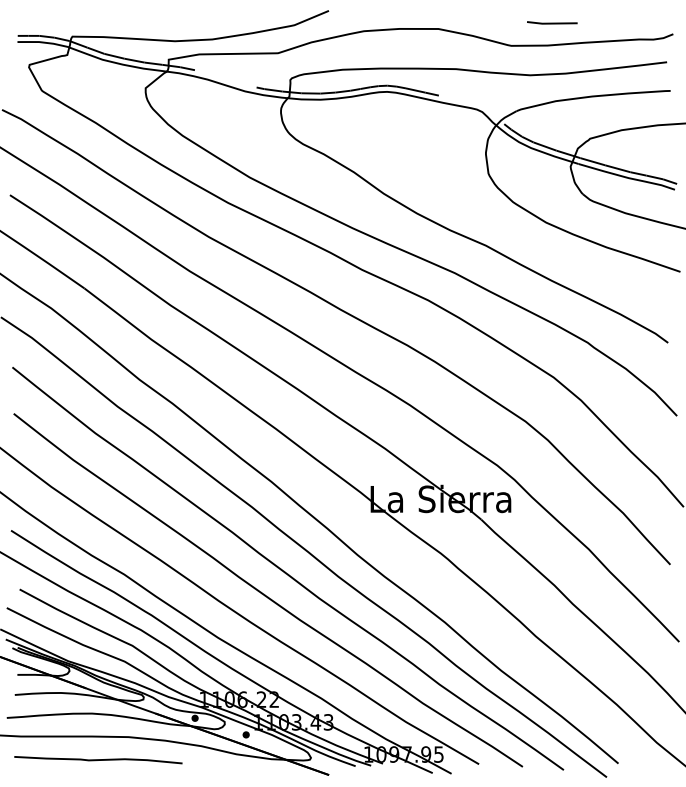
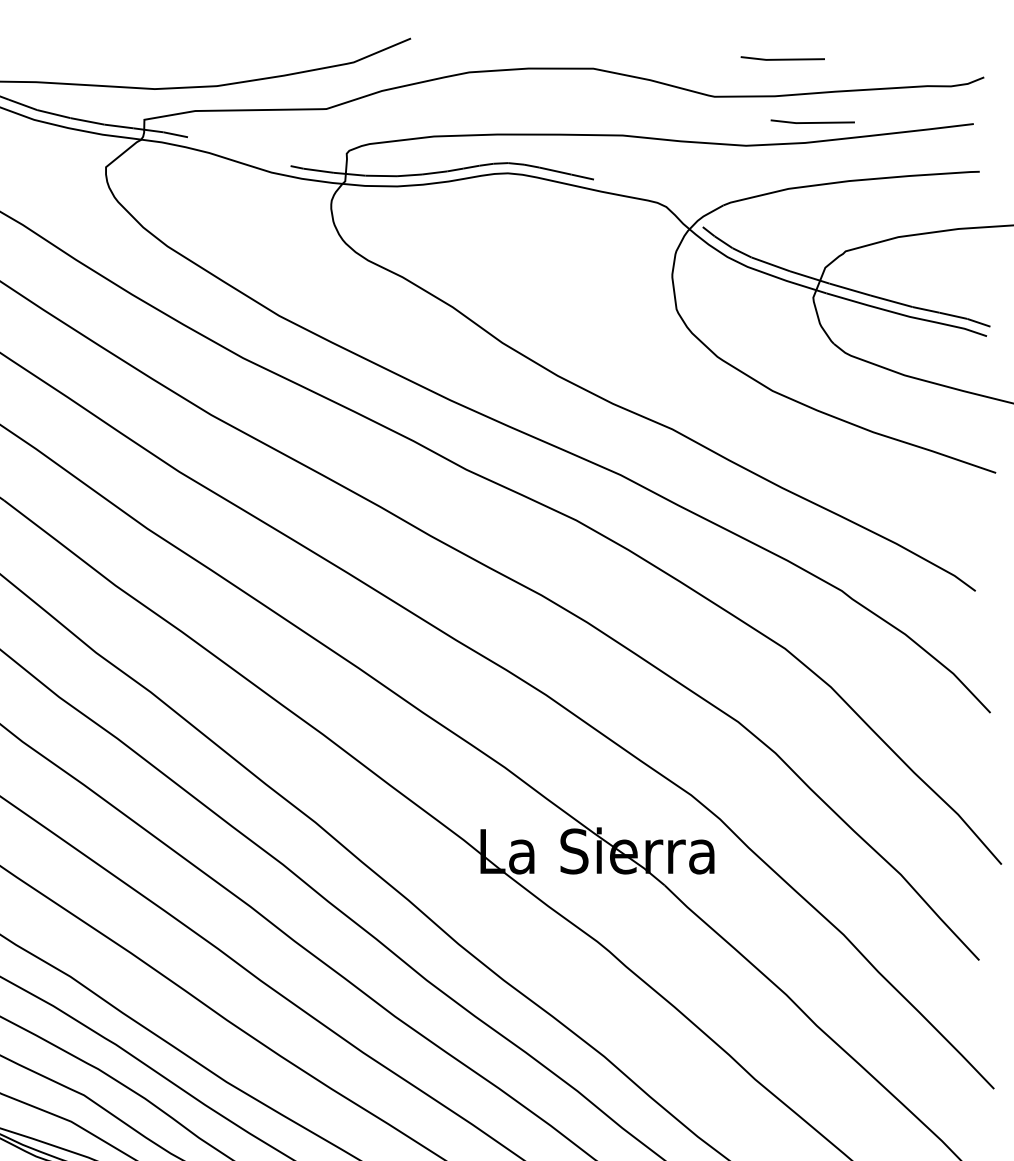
line: (570, 60) -> (813, 121), added

